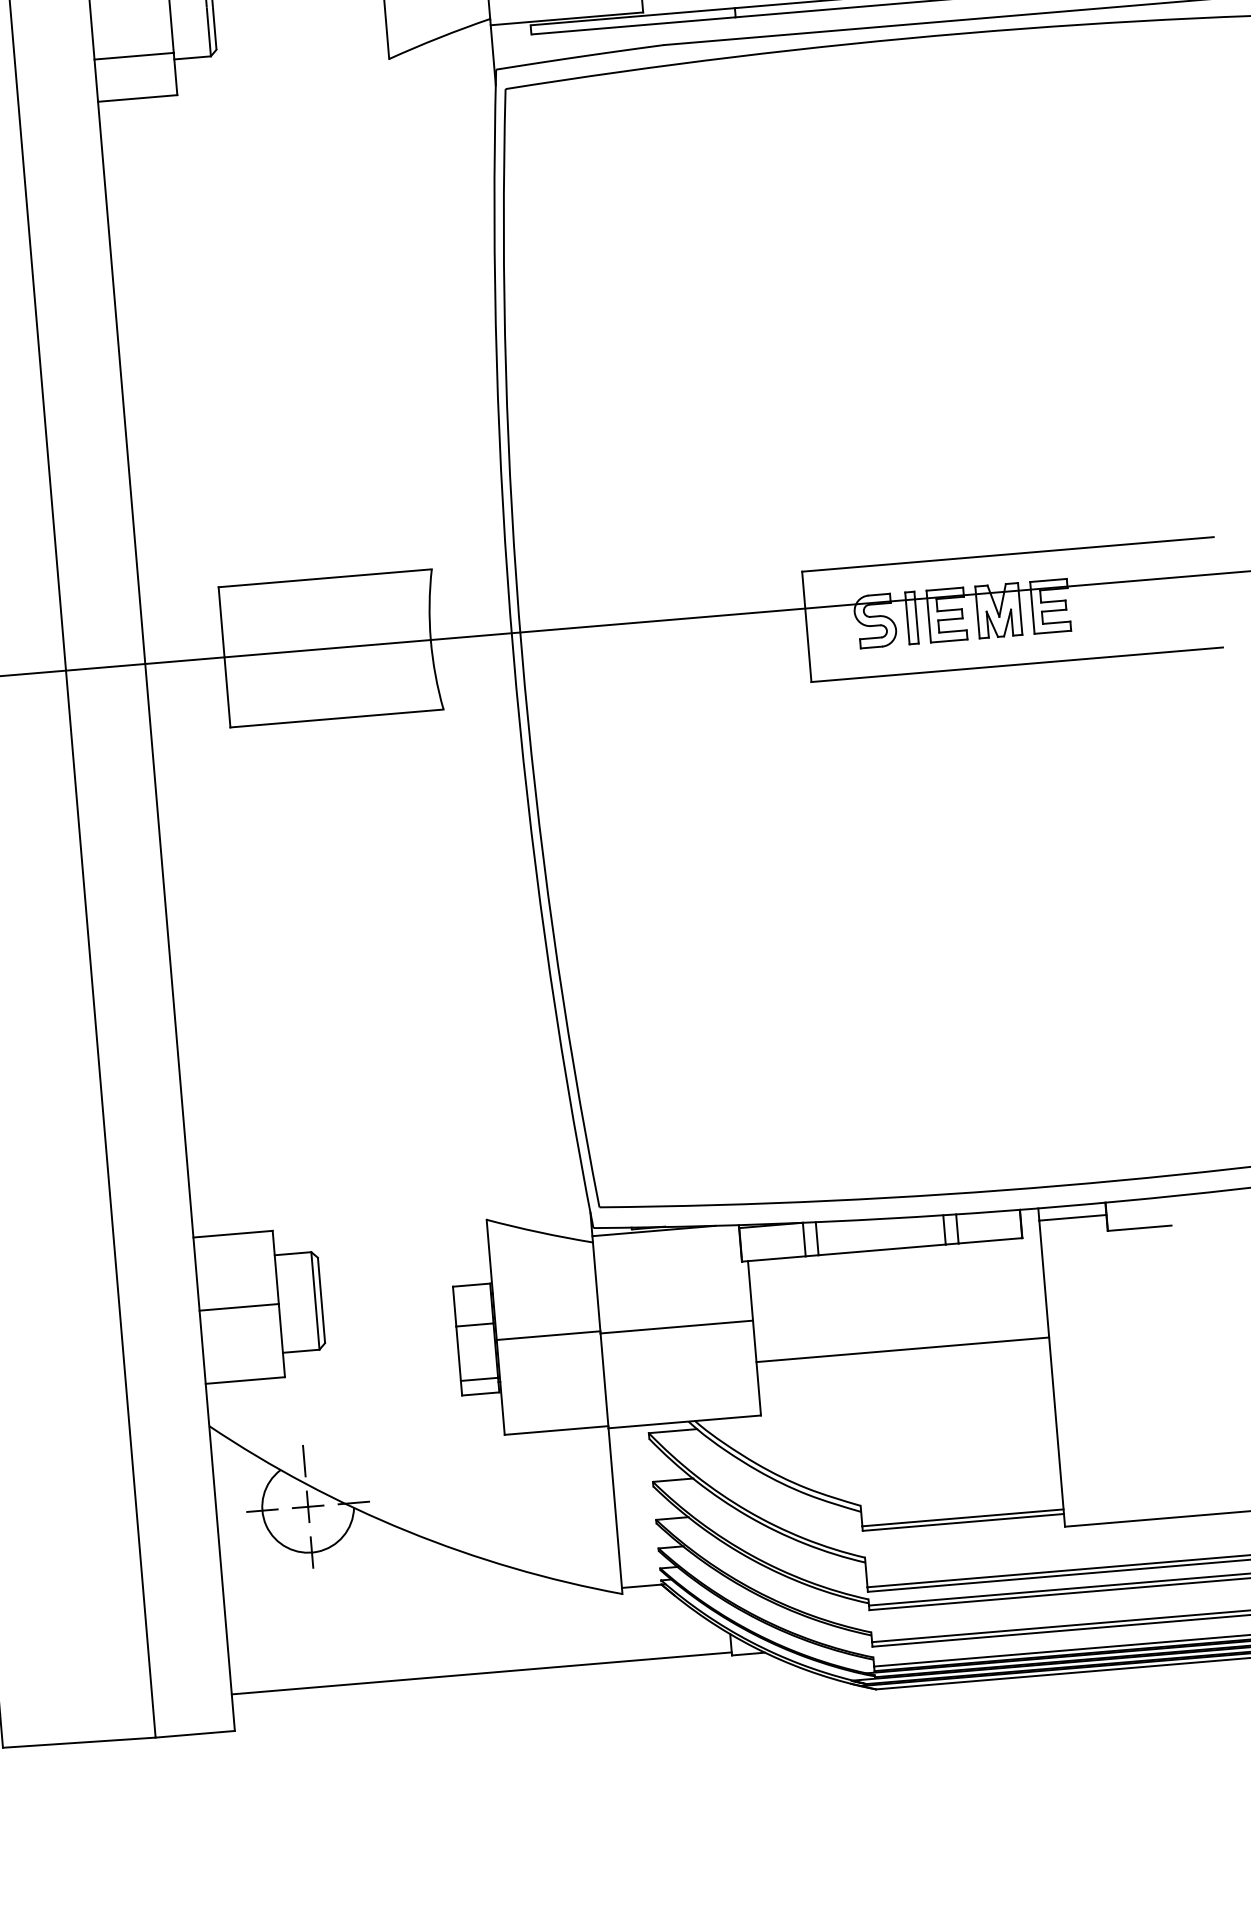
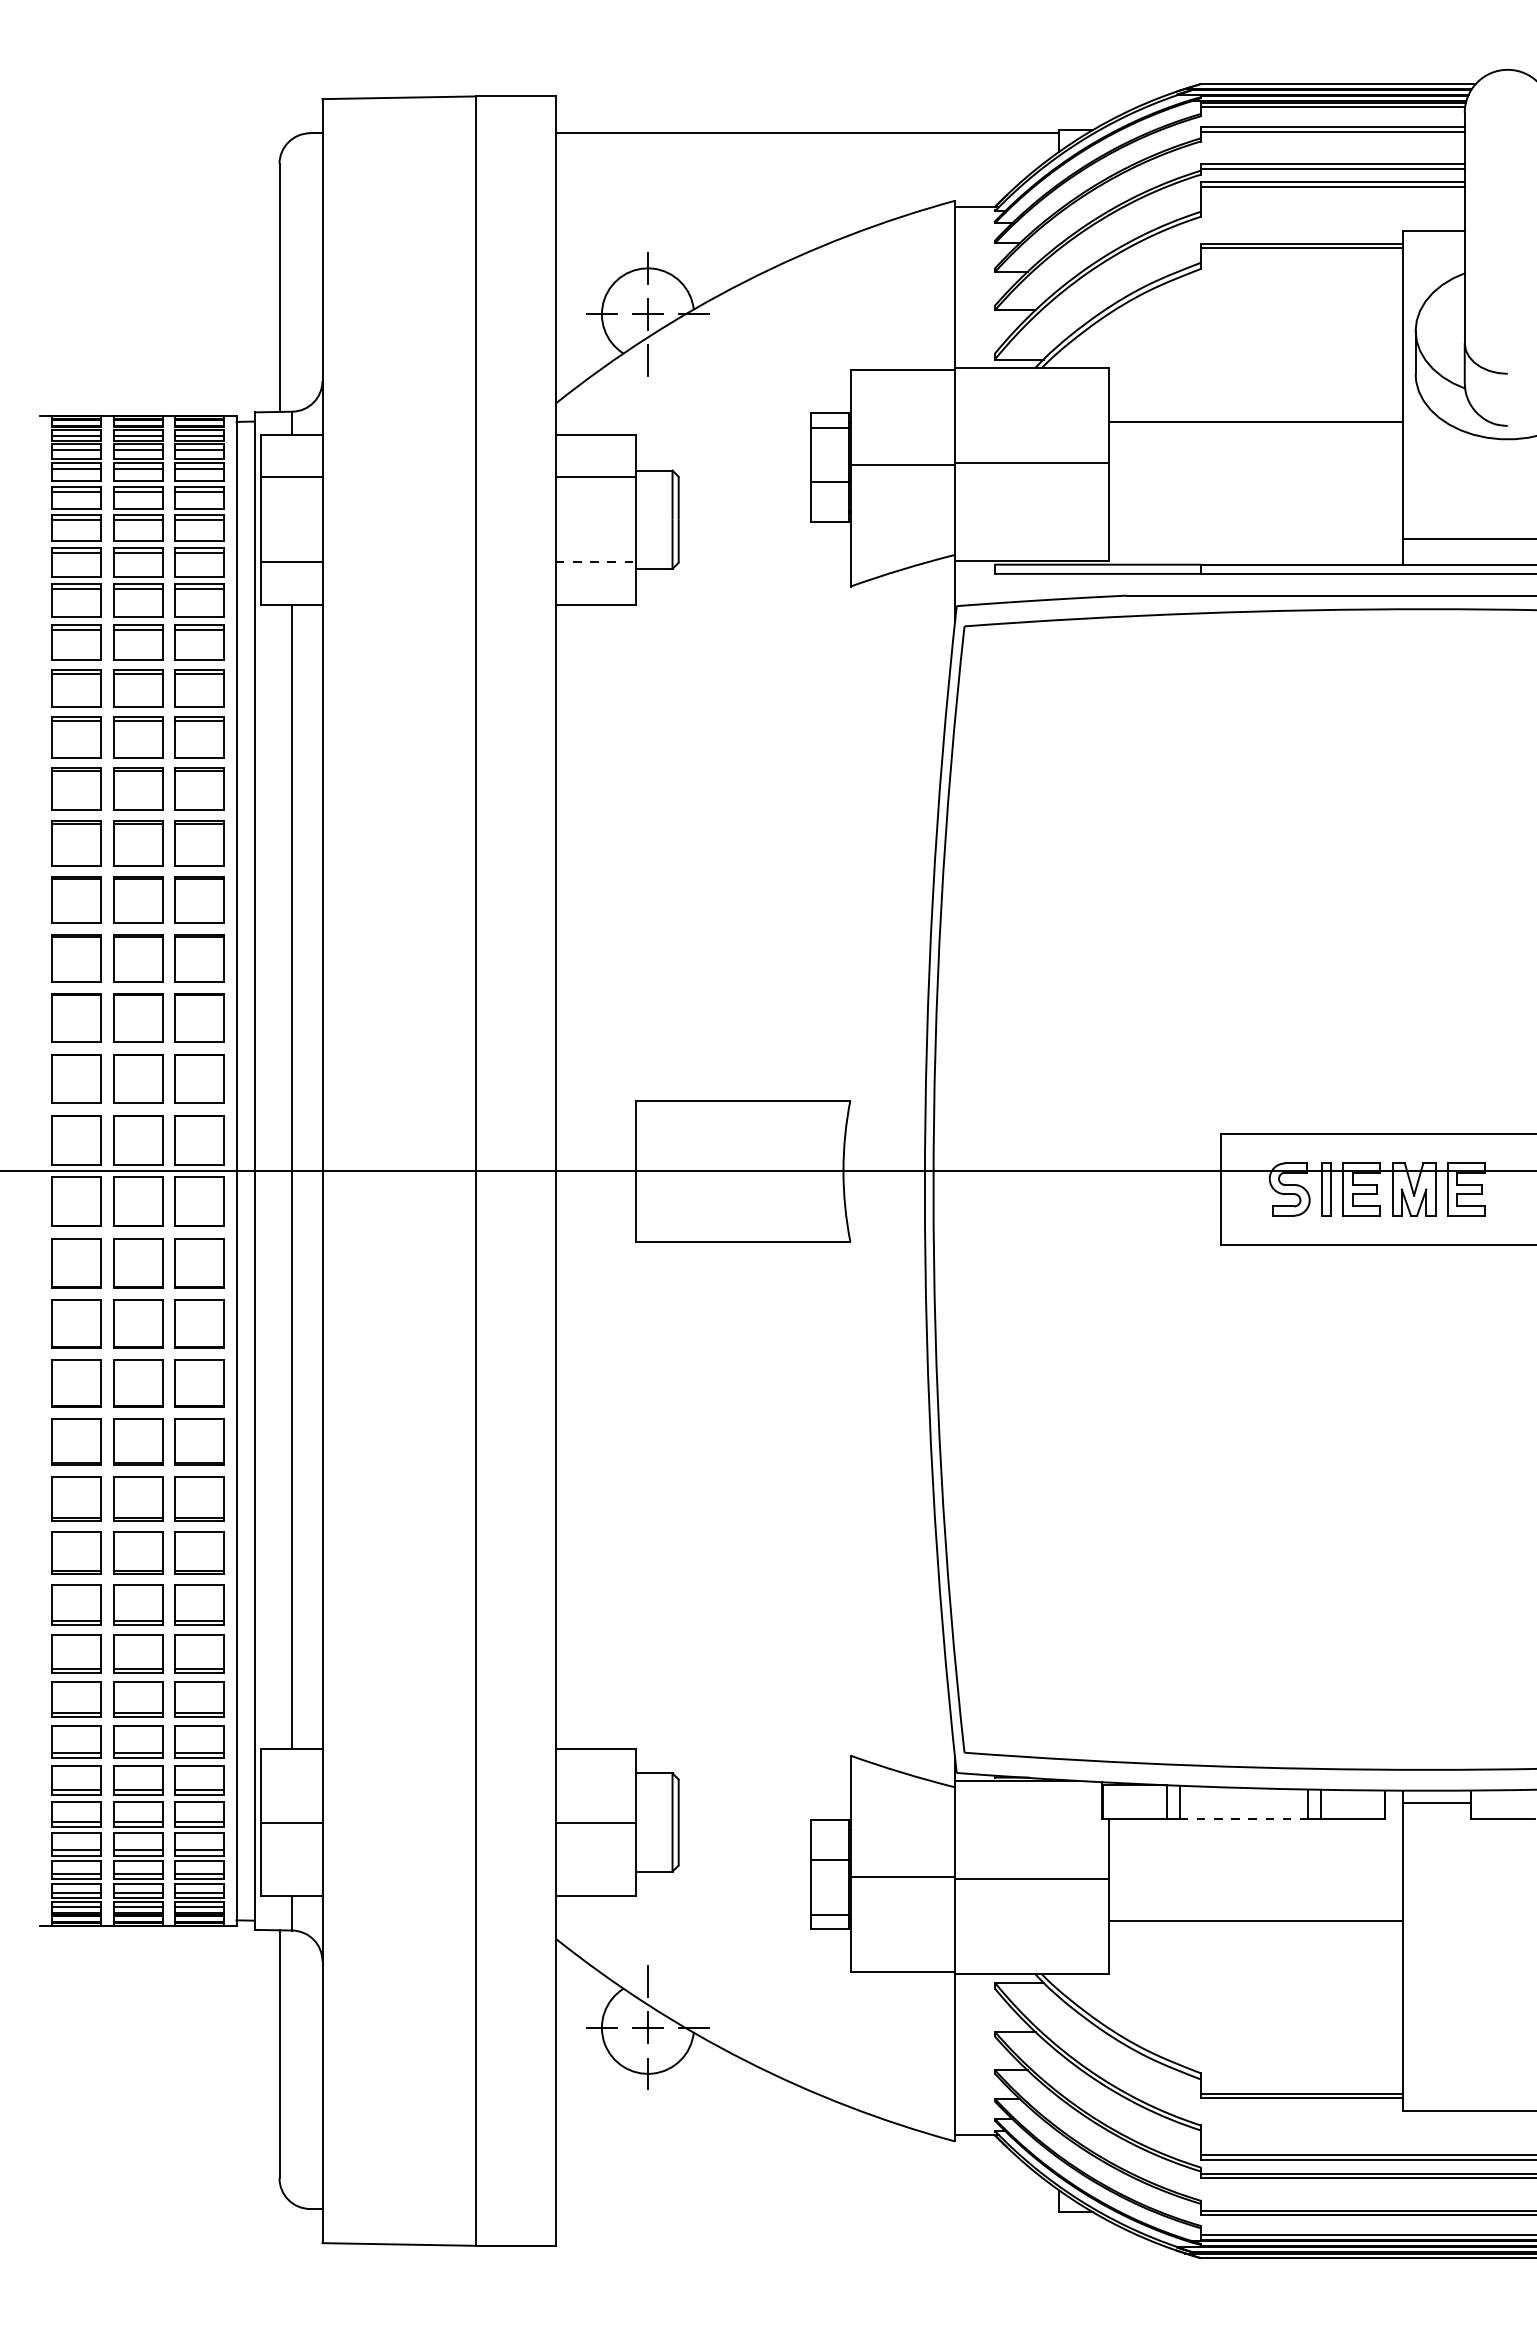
line: (133, 56) -> (595, 562), solid -> dashed
line: (883, 1250) -> (1244, 1819), solid -> dashed
line: (481, 1672) -> (807, 2208), removed

